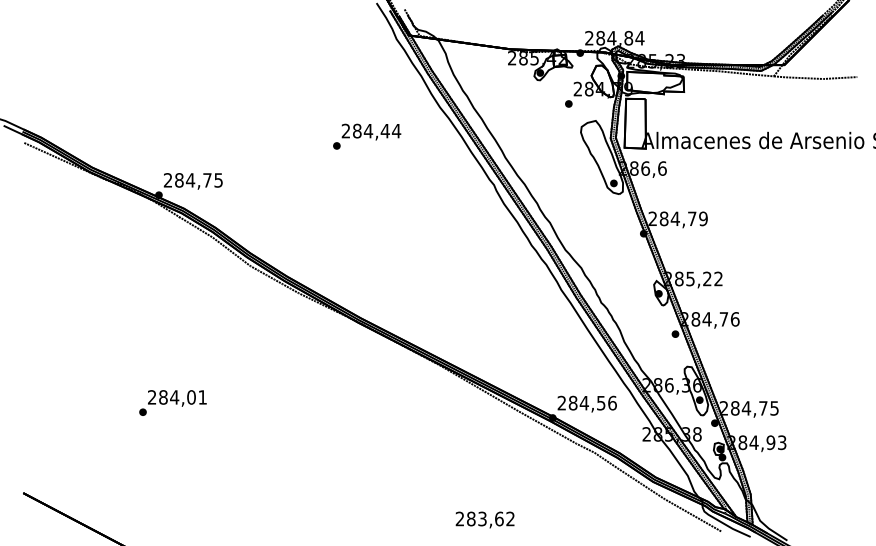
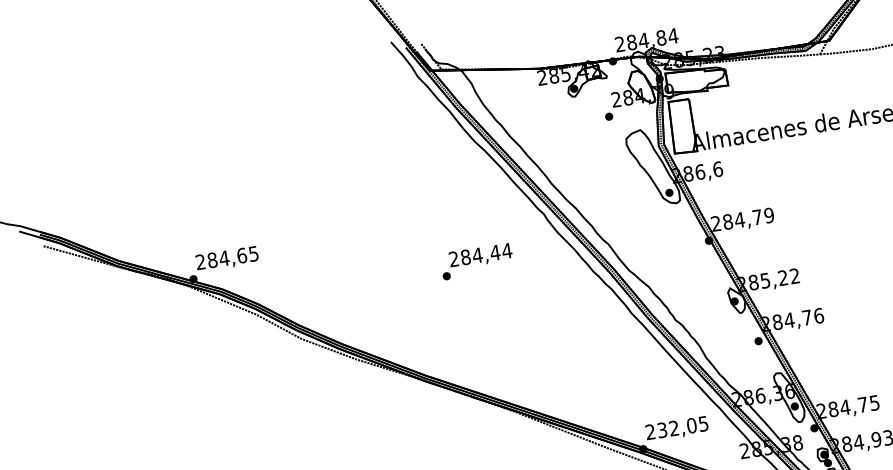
text: (367, 136) -> (477, 261), moved
text: (207, 180) -> (242, 255), 284,75 -> 284,65
text: (592, 402) -> (682, 426), 284,56 -> 232,05

